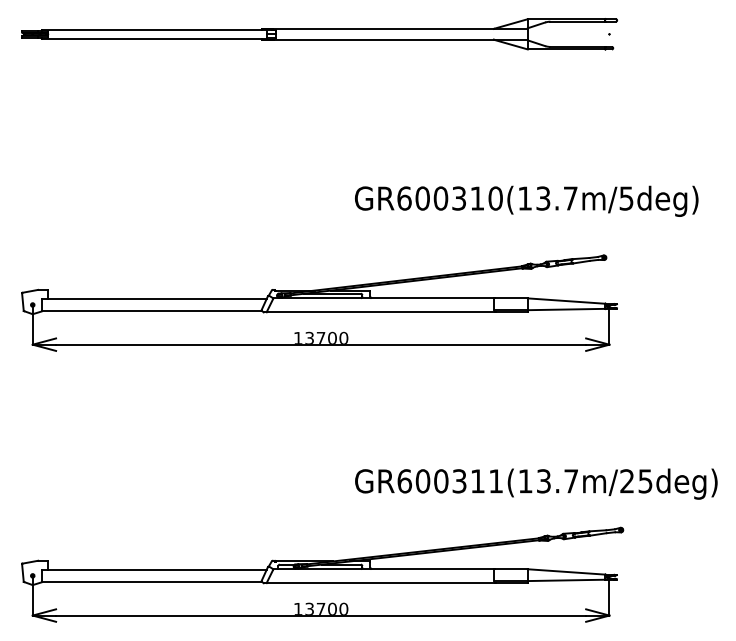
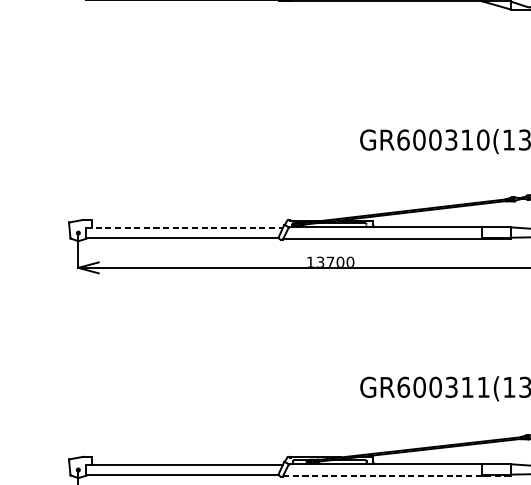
line: (154, 299) -> (184, 228), solid -> dashed
line: (397, 582) -> (397, 475), solid -> dashed

